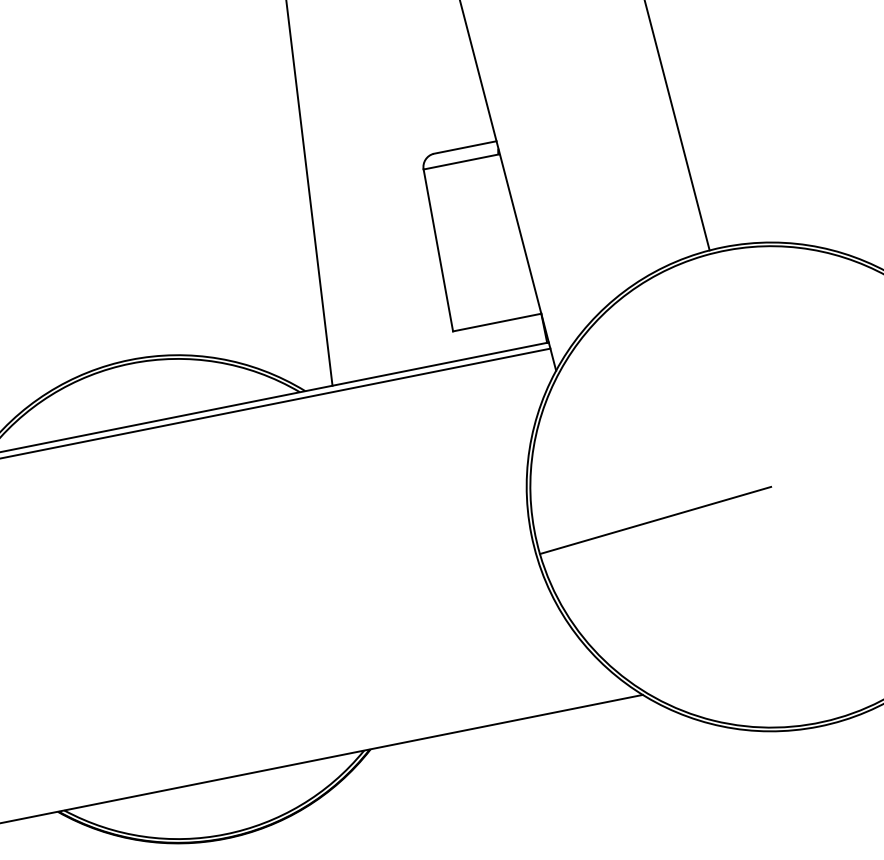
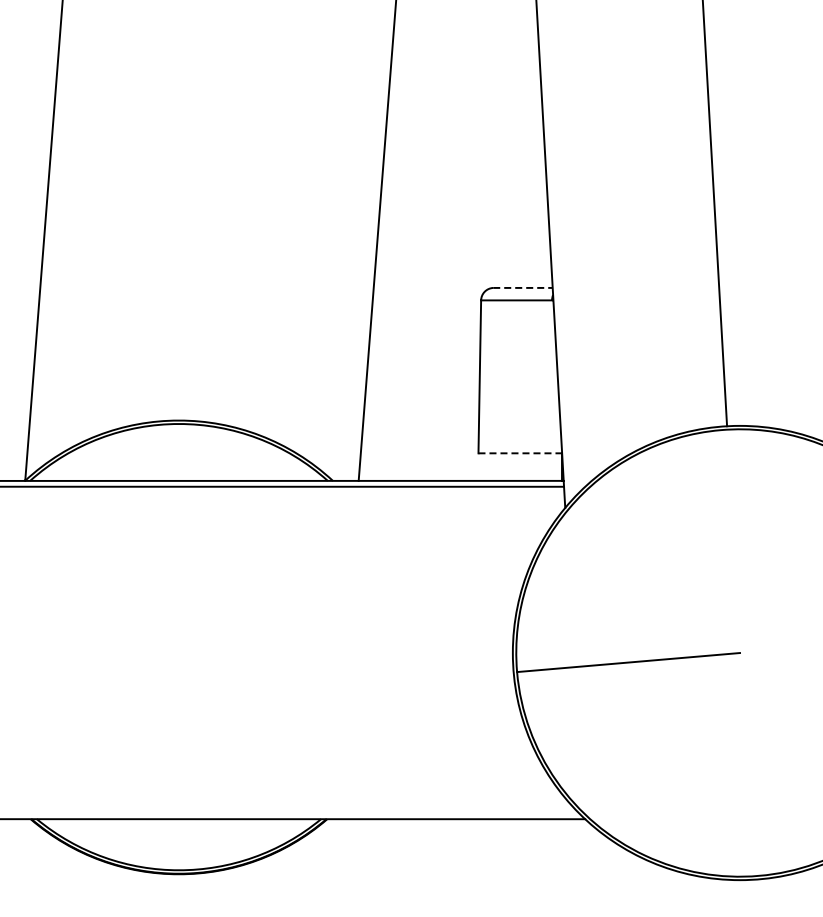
line: (464, 147) -> (522, 287), solid -> dashed
line: (497, 322) -> (520, 453), solid -> dashed

